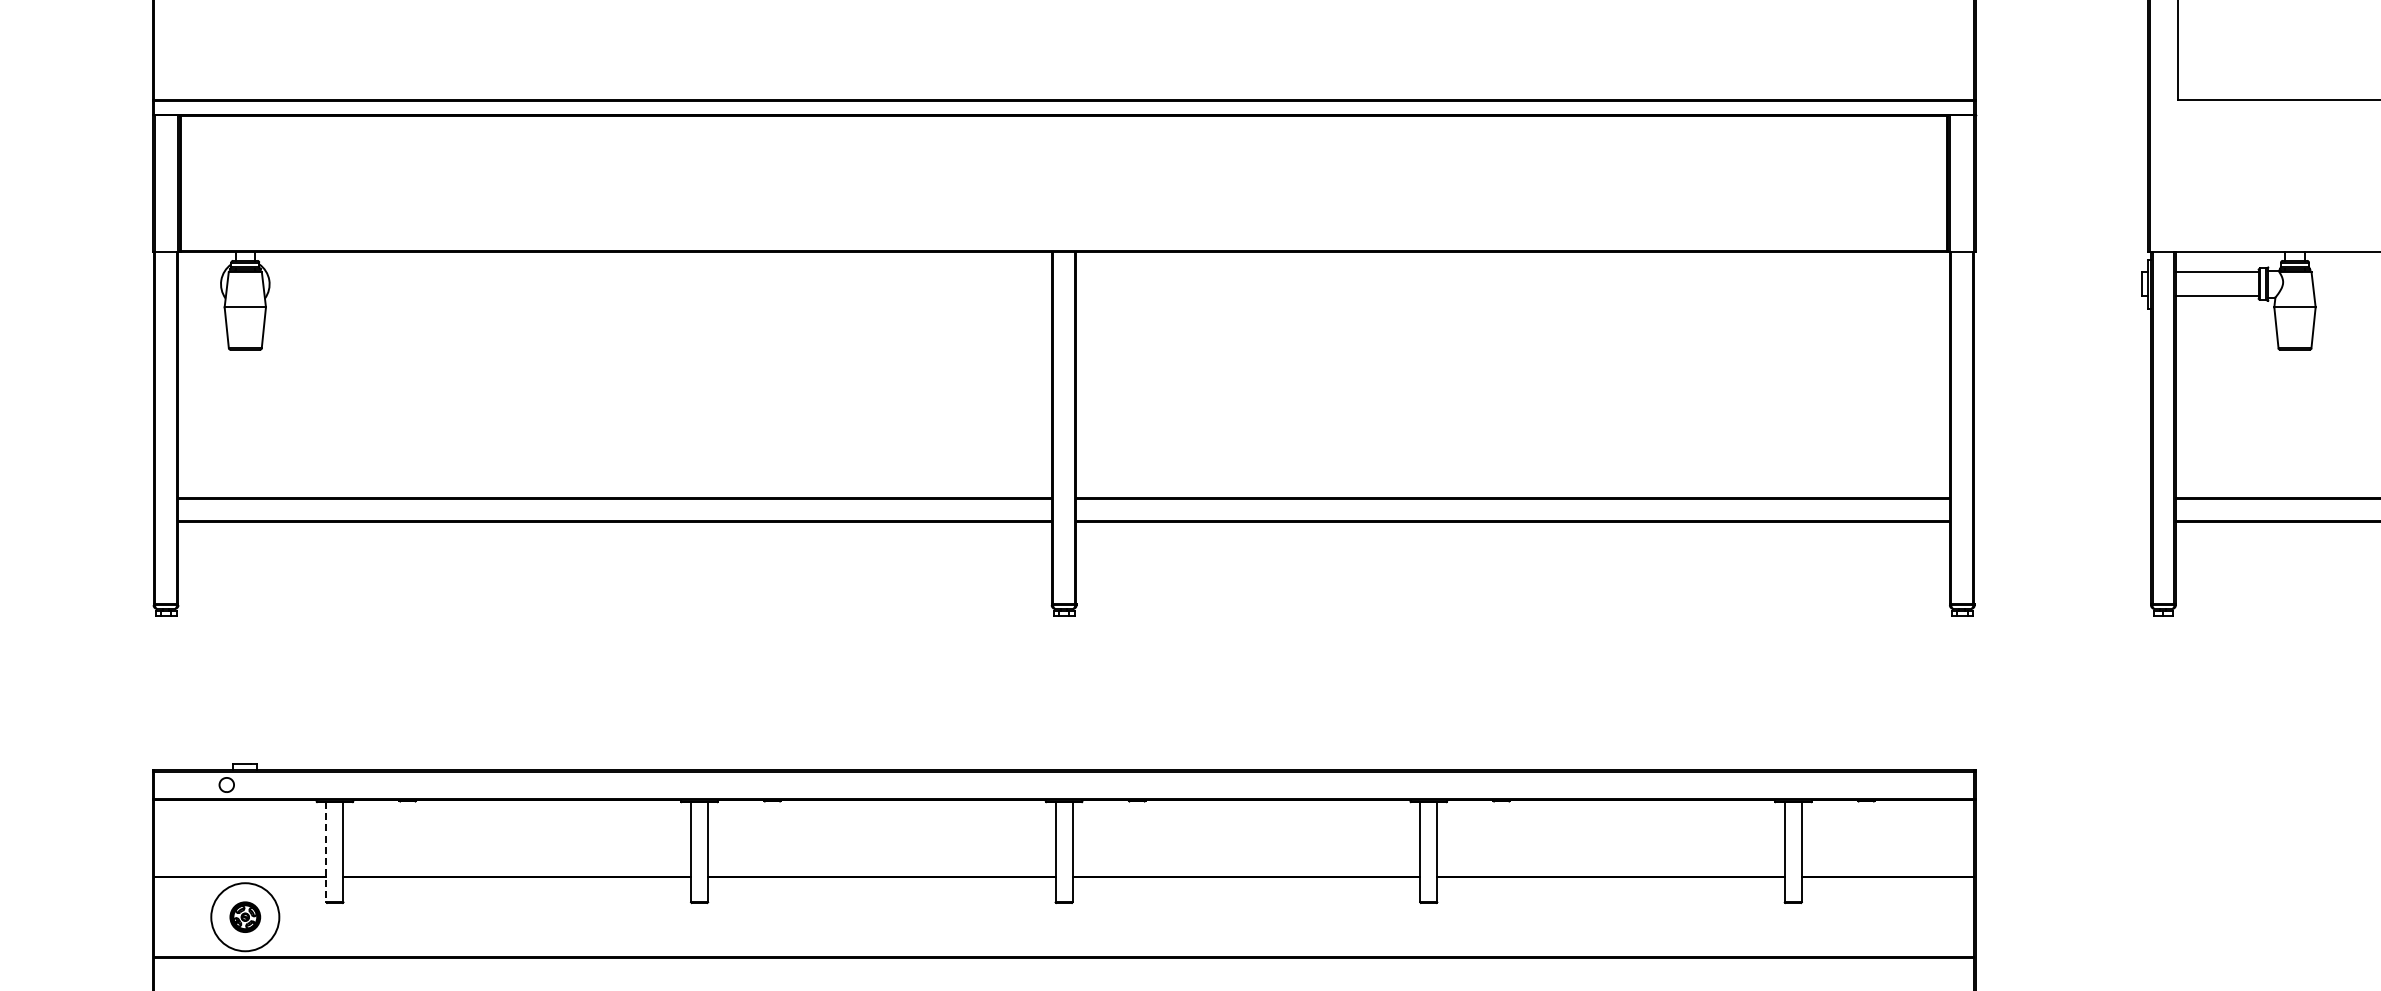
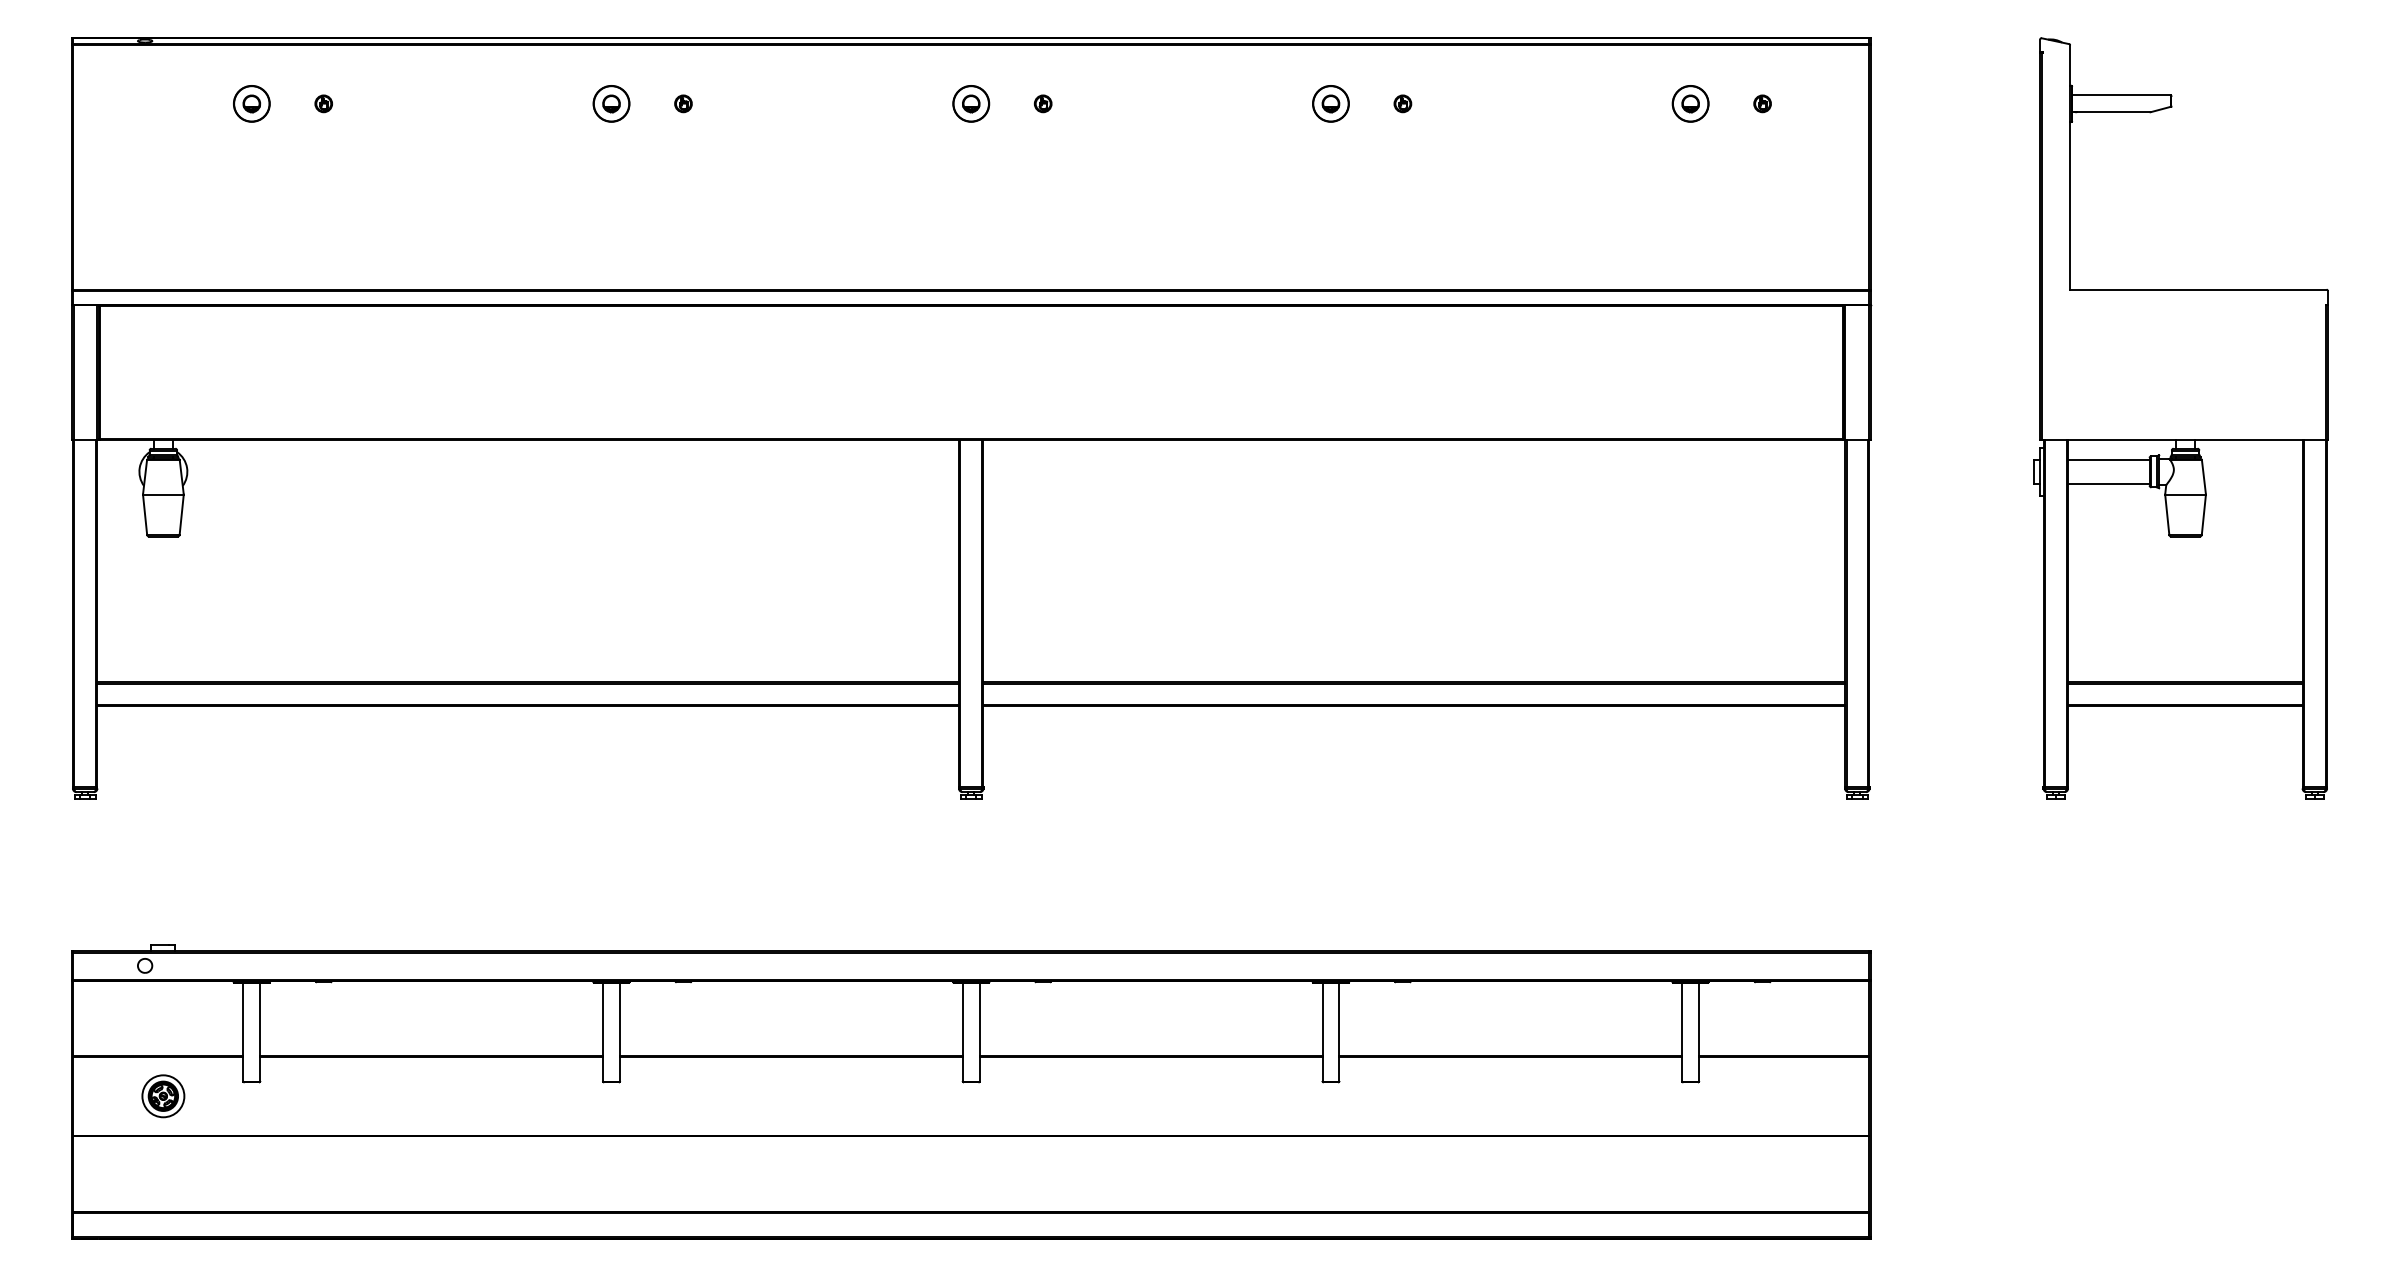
line: (326, 852) -> (243, 1032), dashed -> solid
circle: (245, 917) -> (163, 1096), size x0.62

